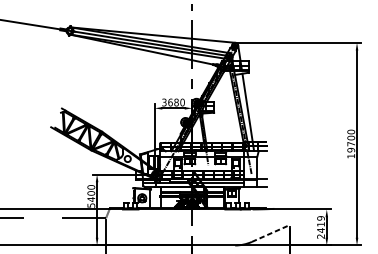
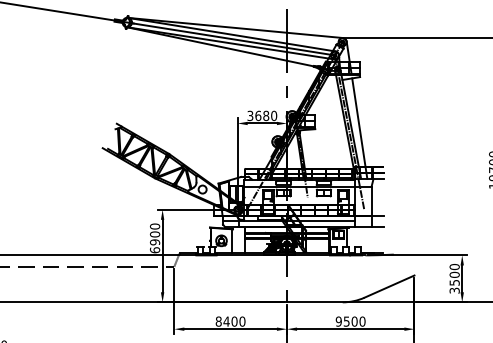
text: (90, 202) -> (154, 246), 5400 -> 6900
text: (320, 227) -> (454, 278), 2419 -> 3500
line: (271, 233) -> (389, 286), dashed -> solid

